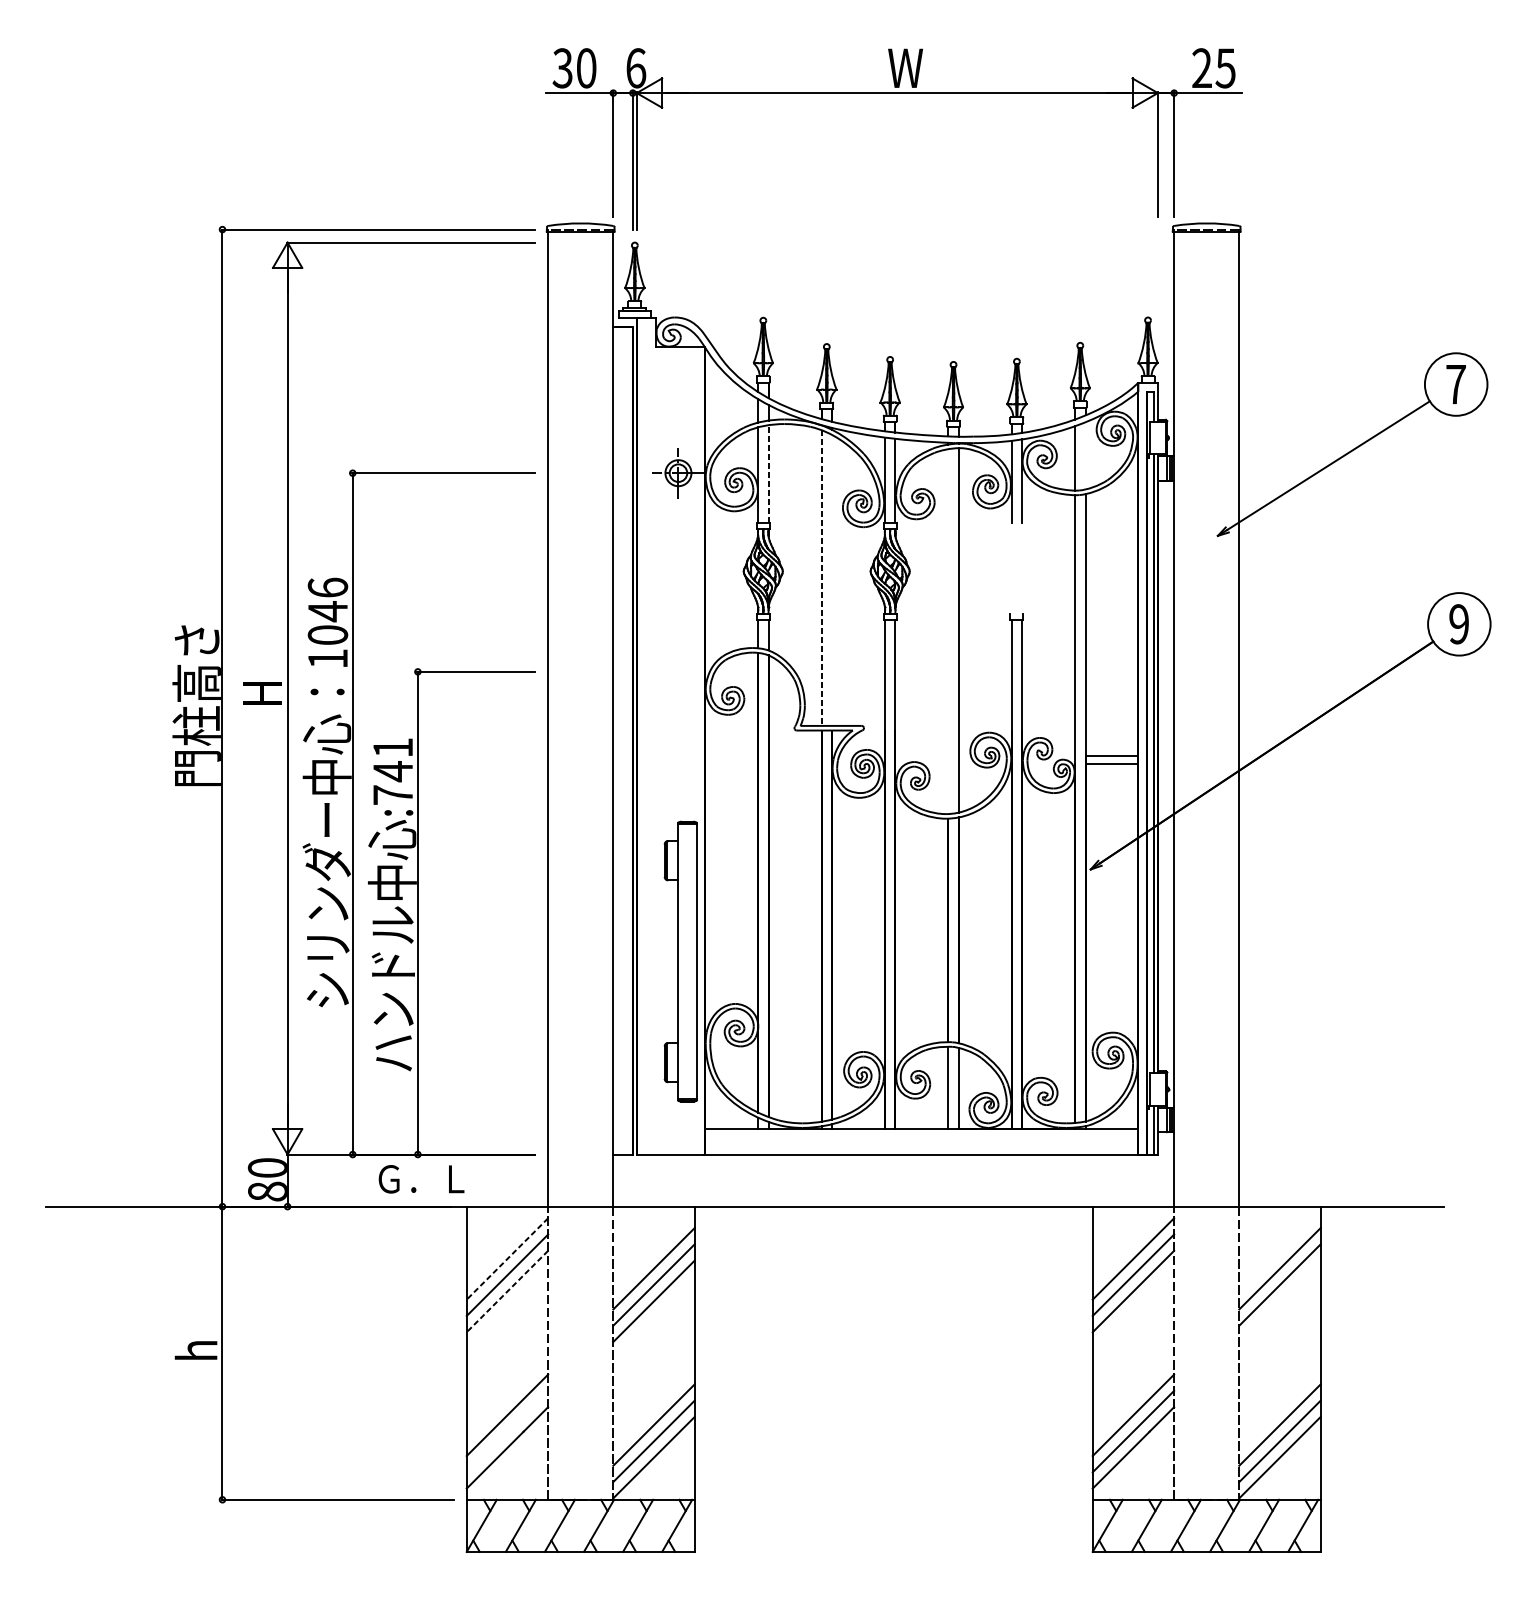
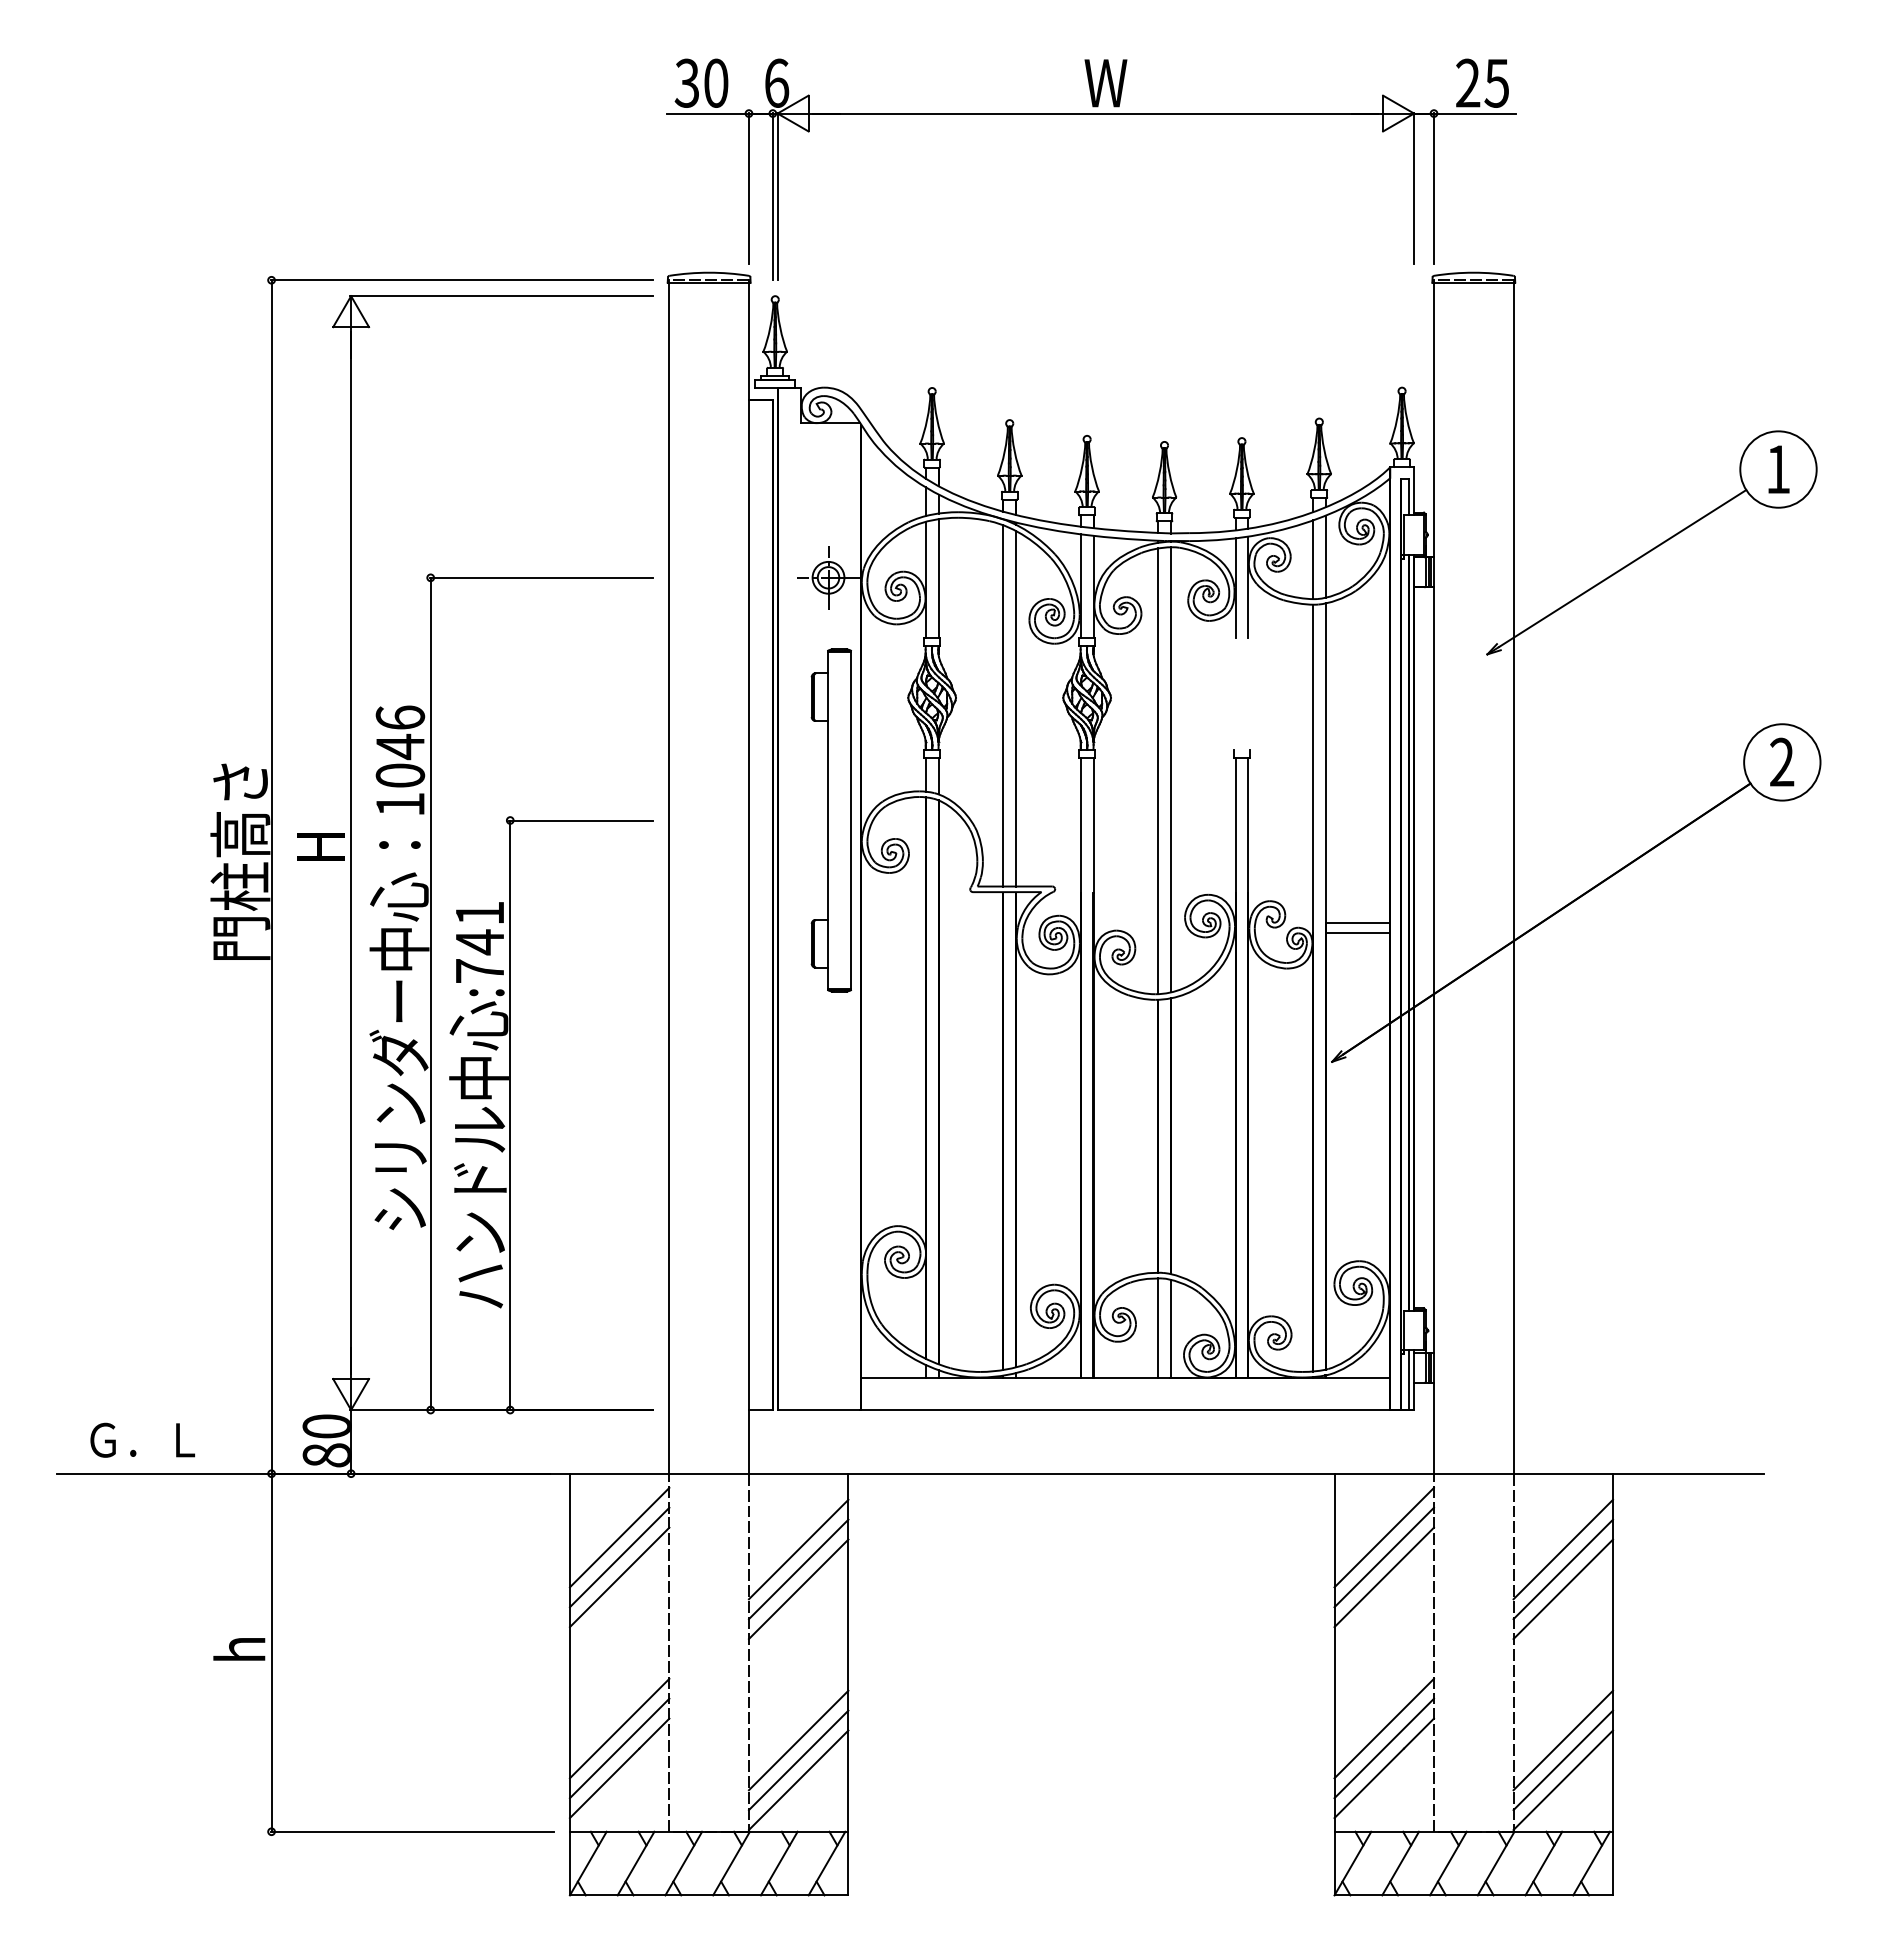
text: (1456, 384) -> (1778, 469), 7 -> 1
line: (1085, 455) -> (1325, 556), added
line: (768, 473) -> (938, 578), dashed -> solid
line: (821, 577) -> (1003, 705), dashed -> solid
line: (832, 580) -> (1016, 708), added
text: (1459, 624) -> (1782, 762), 9 -> 2
line: (948, 631) -> (1158, 771), added
part: (680, 961) -> (830, 820), moved
text: (421, 1178) -> (142, 1439), moved
line: (507, 1258) -> (619, 1537), dashed -> solid
line: (507, 1291) -> (619, 1577), dashed -> solid
line: (1280, 1301) -> (1563, 1589), added
line: (507, 1431) -> (619, 1748), added

